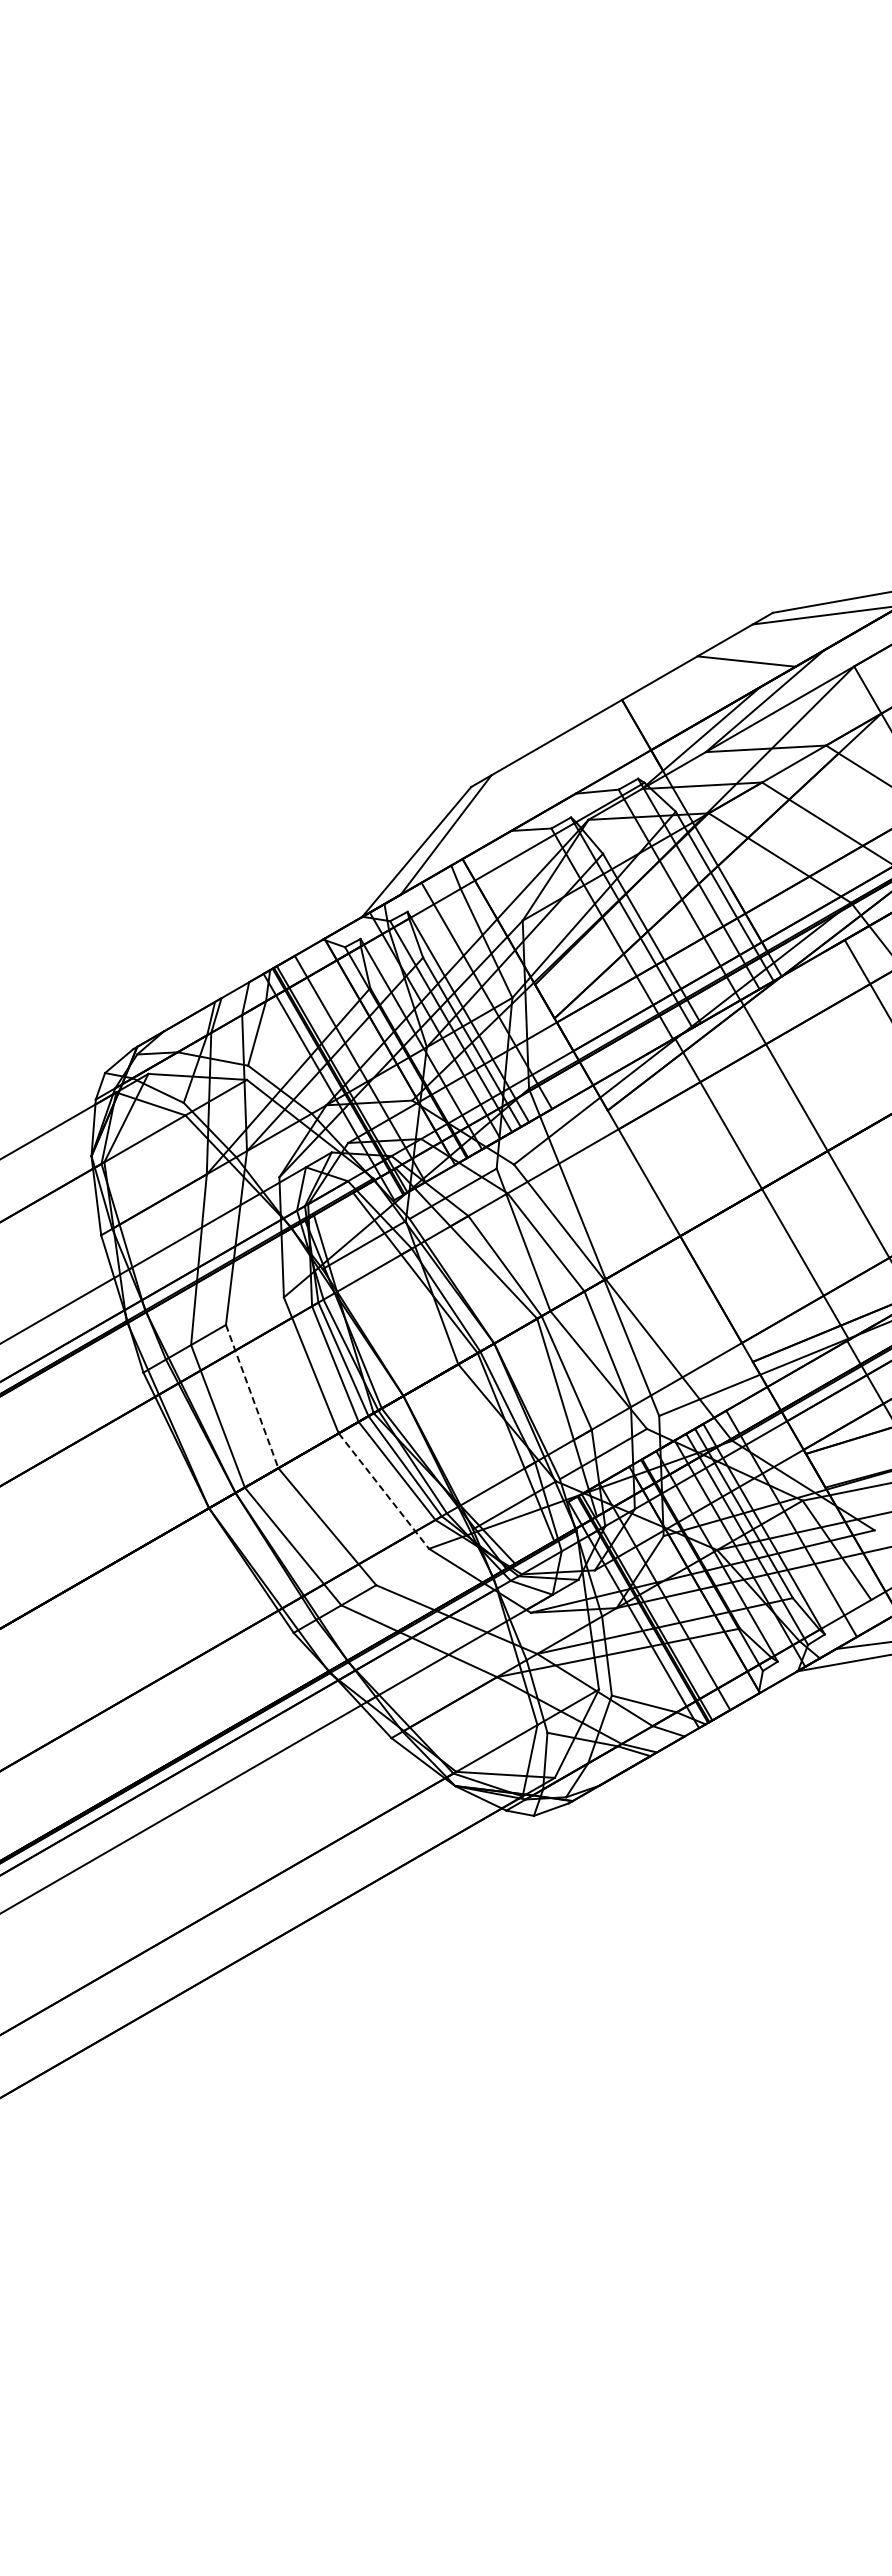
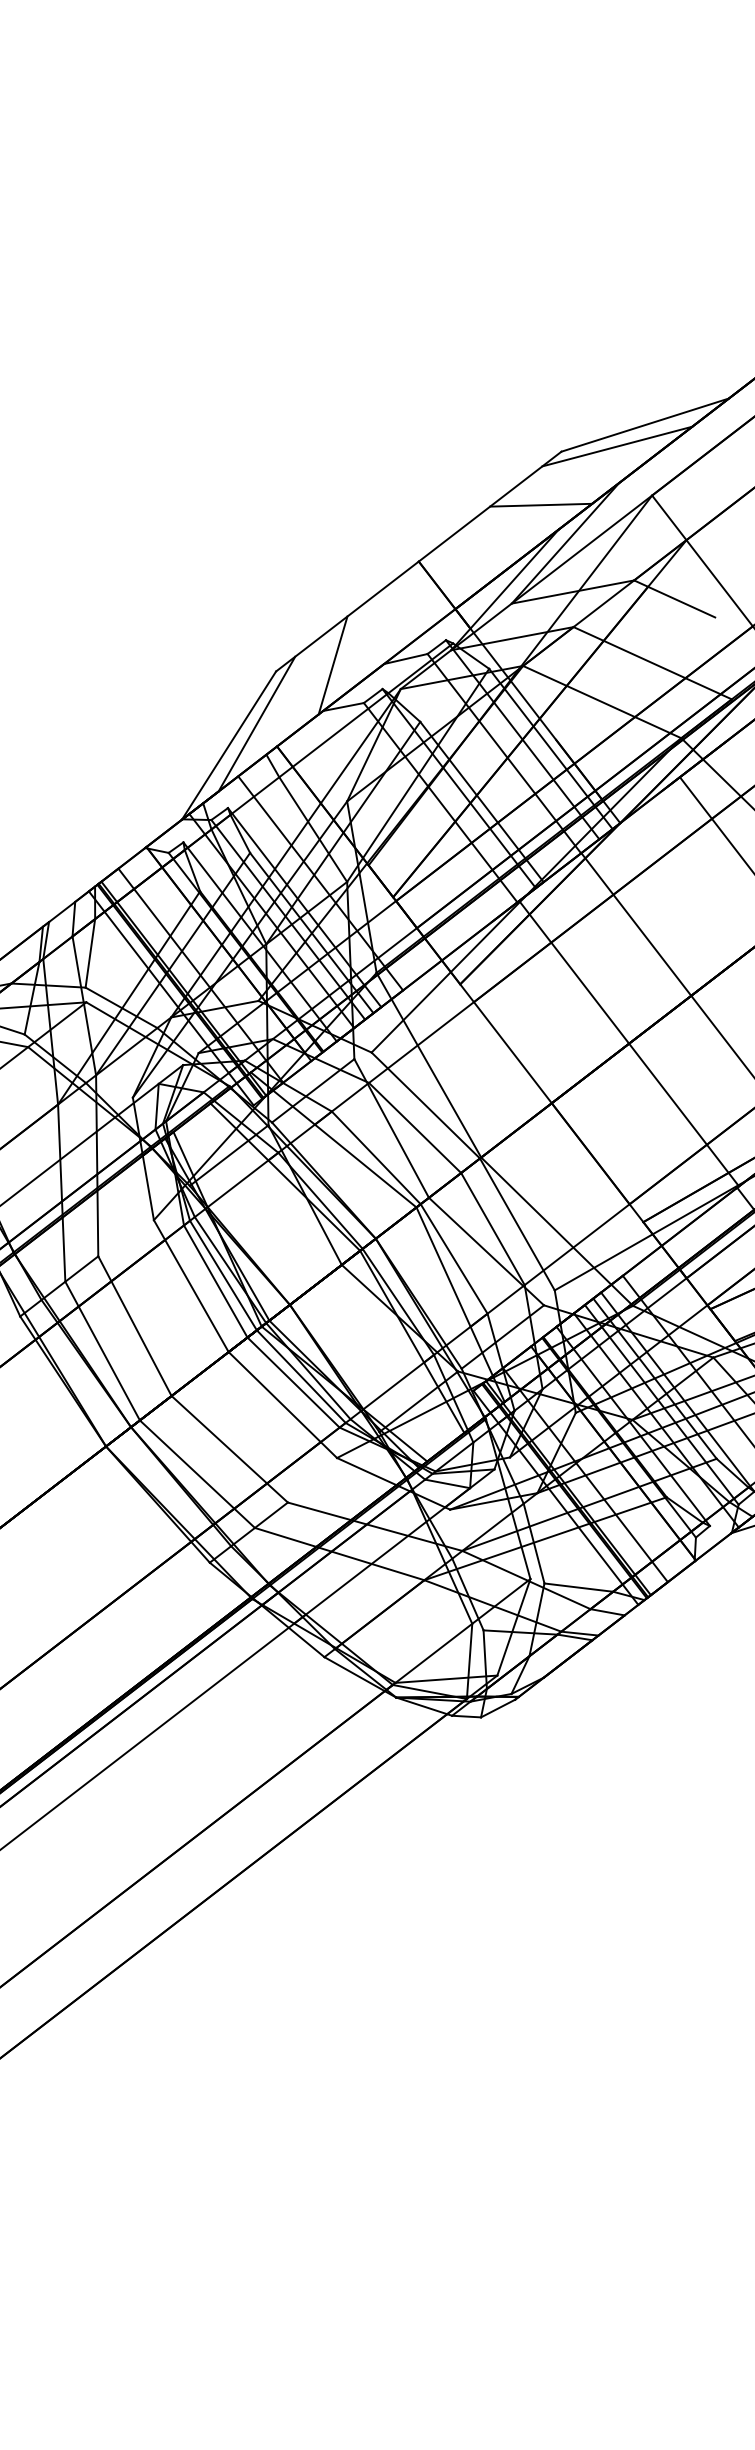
line: (526, 788) -> (332, 665), added
line: (252, 1397) -> (135, 1327), dashed -> solid
line: (384, 1491) -> (283, 1405), dashed -> solid

